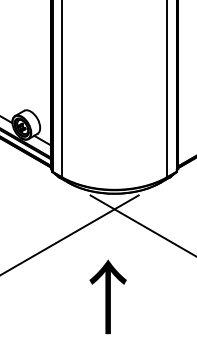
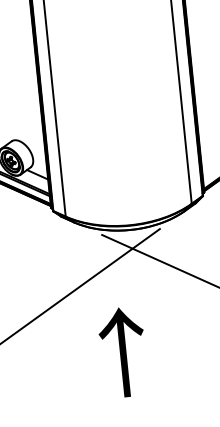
text: (107, 296) -> (122, 352), moved

